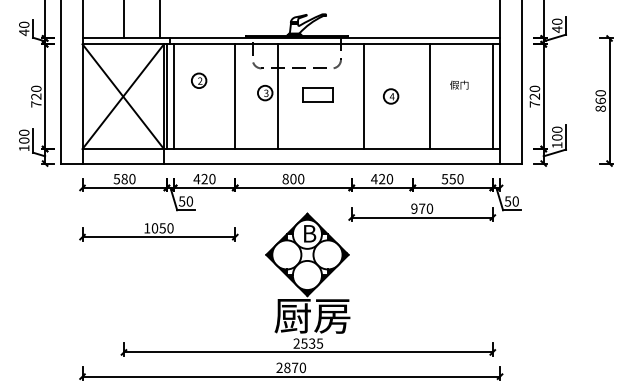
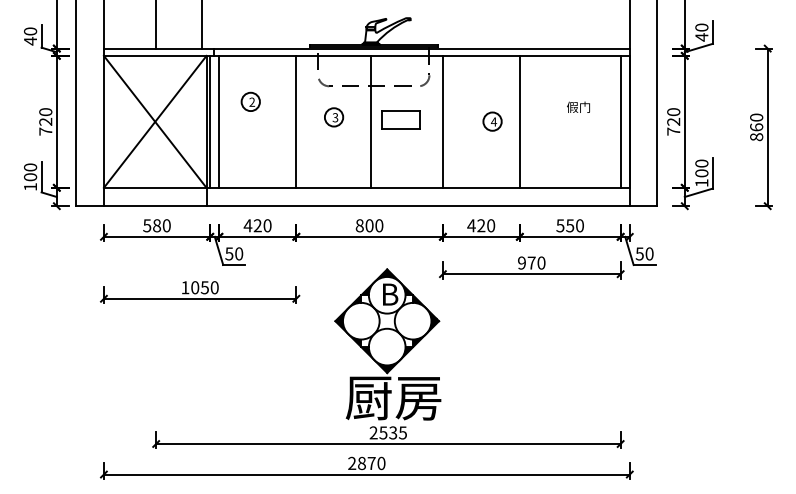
line: (277, 96) -> (370, 121), moved
line: (363, 96) -> (442, 121), moved
line: (429, 96) -> (519, 121), moved

